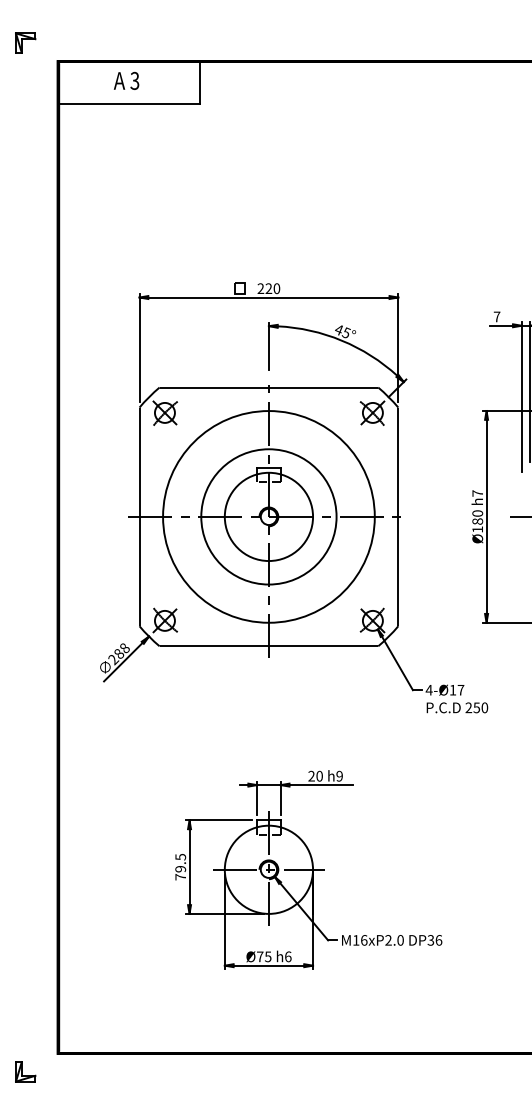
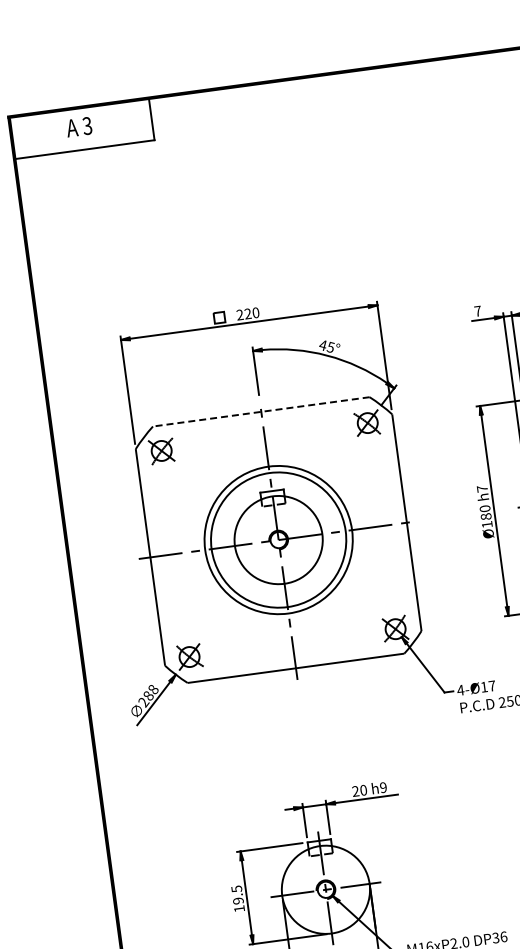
line: (268, 387) -> (260, 411), solid -> dashed
circle: (268, 516) -> (278, 539), size x0.7
text: (180, 877) -> (239, 909), 79.5 -> 19.5

